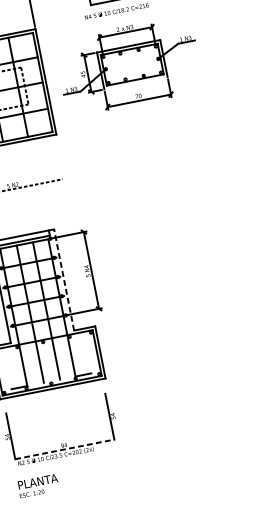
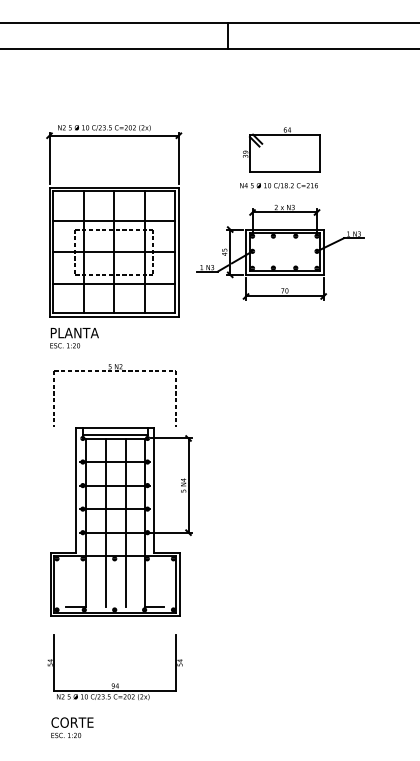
line: (135, 82) -> (284, 274), added
line: (67, 202) -> (176, 399), added
line: (64, 279) -> (154, 489), dashed -> solid
line: (65, 449) -> (115, 690), dashed -> solid
text: (37, 481) -> (75, 722), PLANTA -> CORTE

